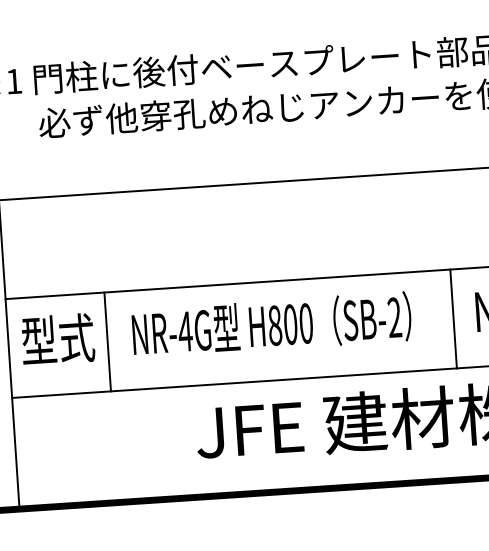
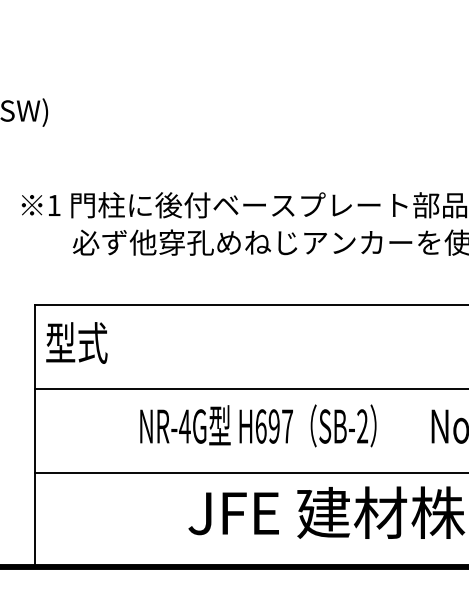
line: (453, 318) -> (412, 430), removed
text: (289, 324) -> (273, 426), H800 -> H697
text: (57, 338) -> (76, 342), moved
line: (107, 341) -> (118, 430), removed

